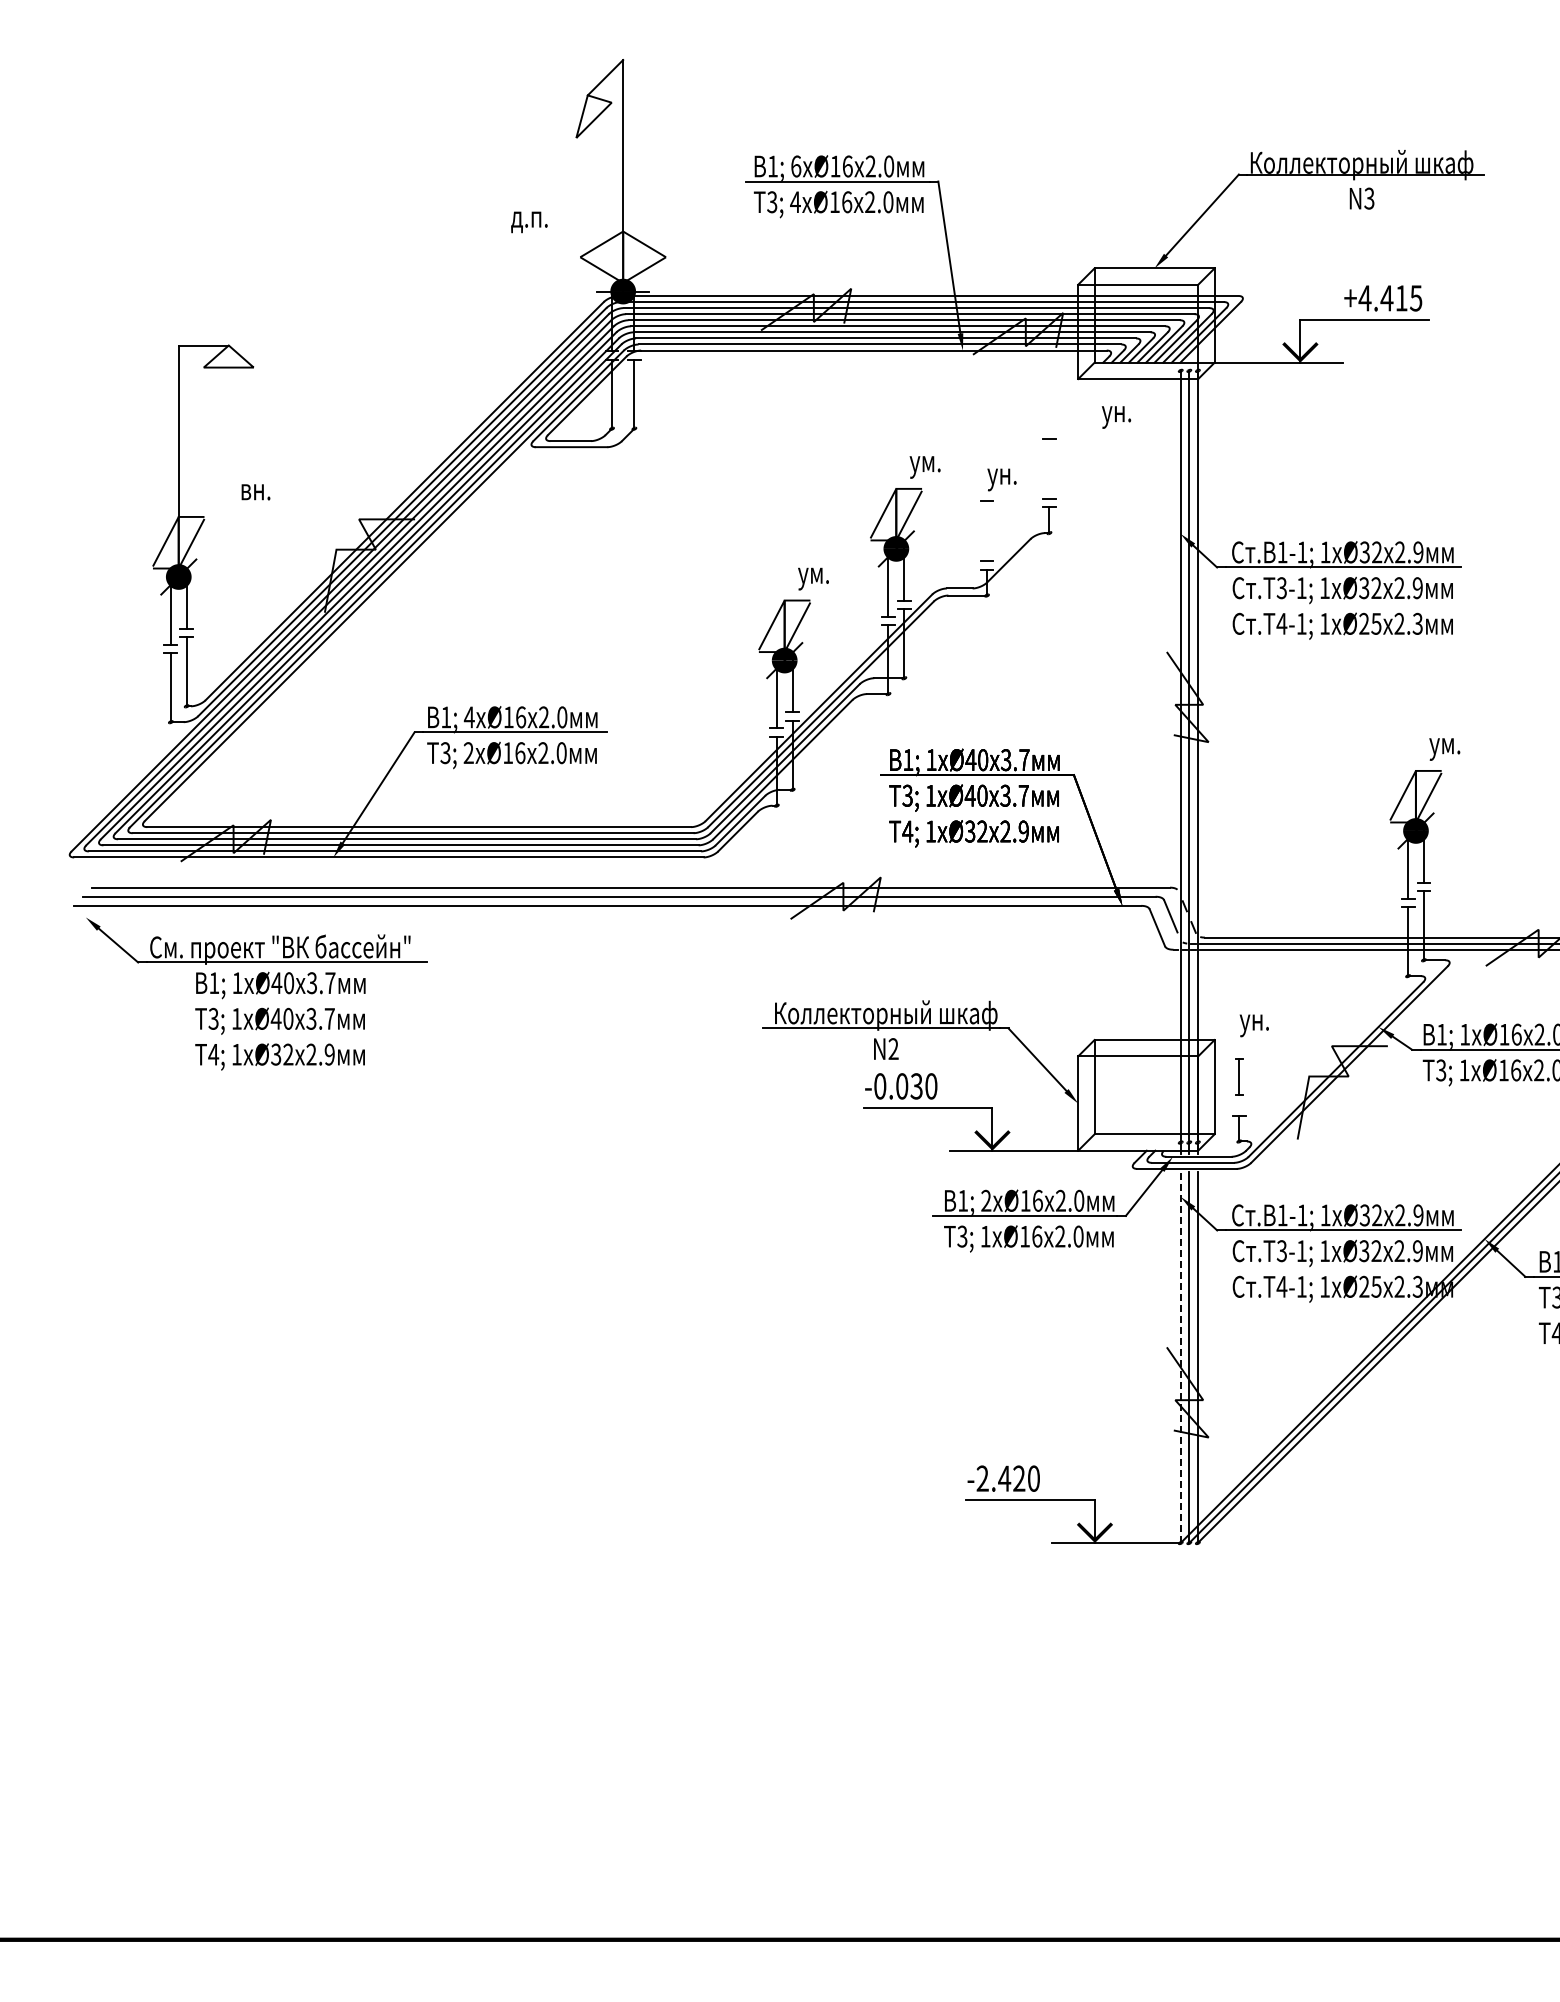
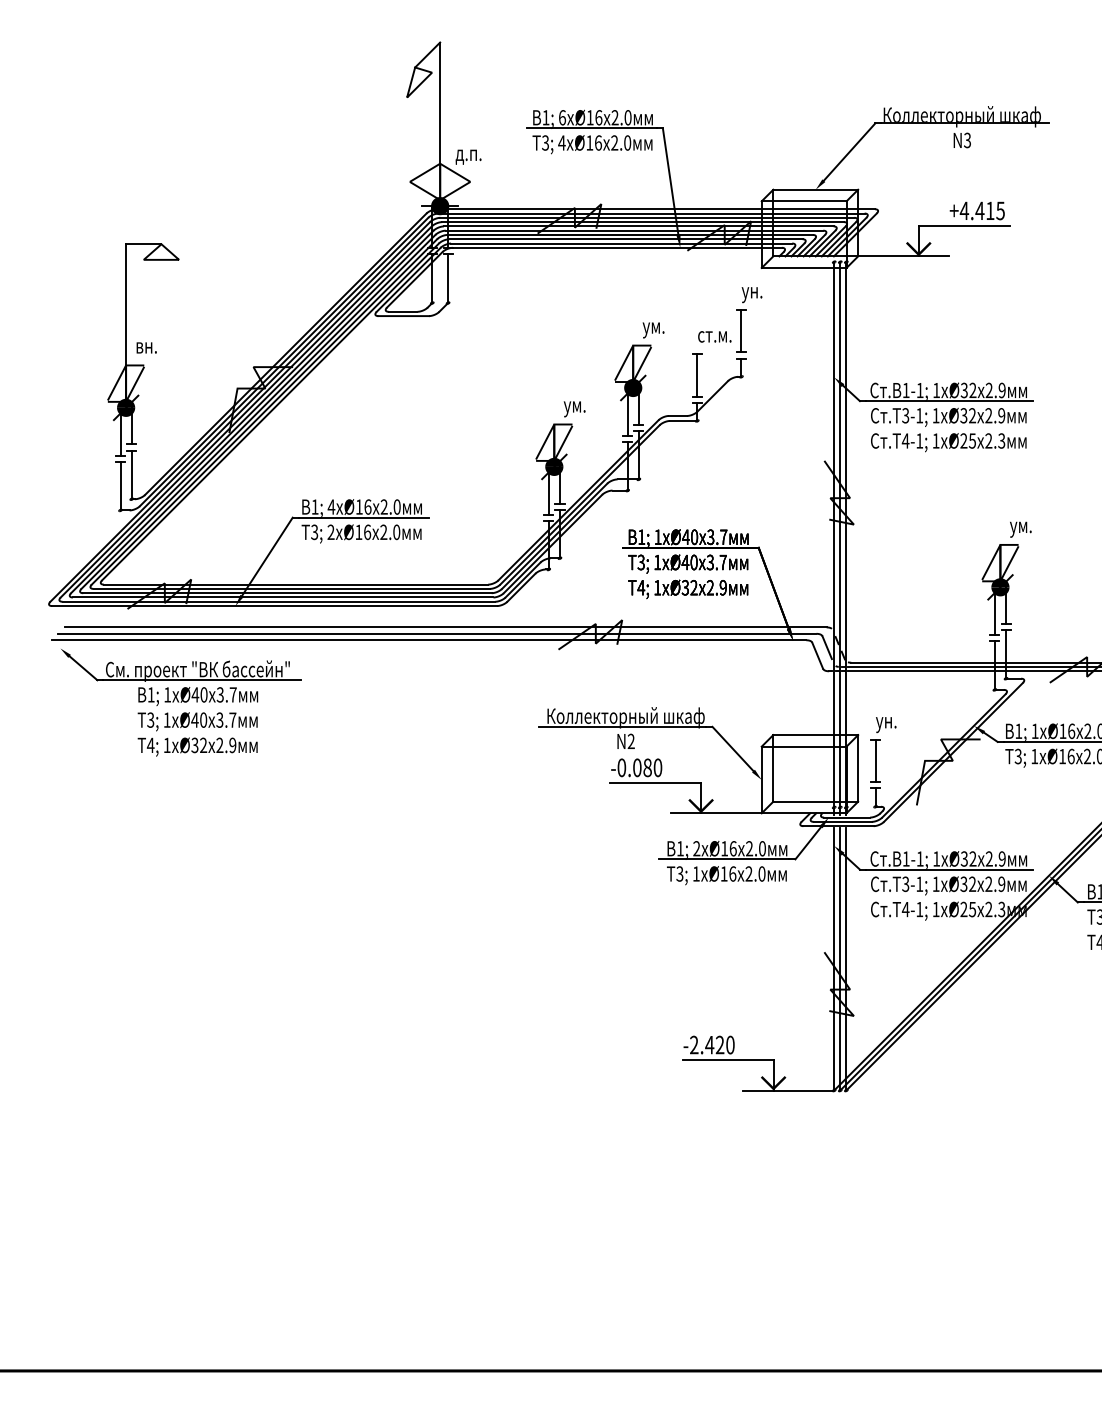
text: (529, 222) -> (468, 157), moved
text: (1116, 417) -> (752, 295), moved
line: (1049, 468) -> (741, 331), added
text: (1011, 479) -> (714, 338), ун. -> ст.м.
text: (255, 492) -> (146, 348), moved
line: (986, 531) -> (696, 375), added
part: (1239, 1076) -> (875, 760), size x1.67
text: (916, 1086) -> (647, 767), -0.030 -> -0.080
line: (1180, 1357) -> (834, 959), dashed -> solid

